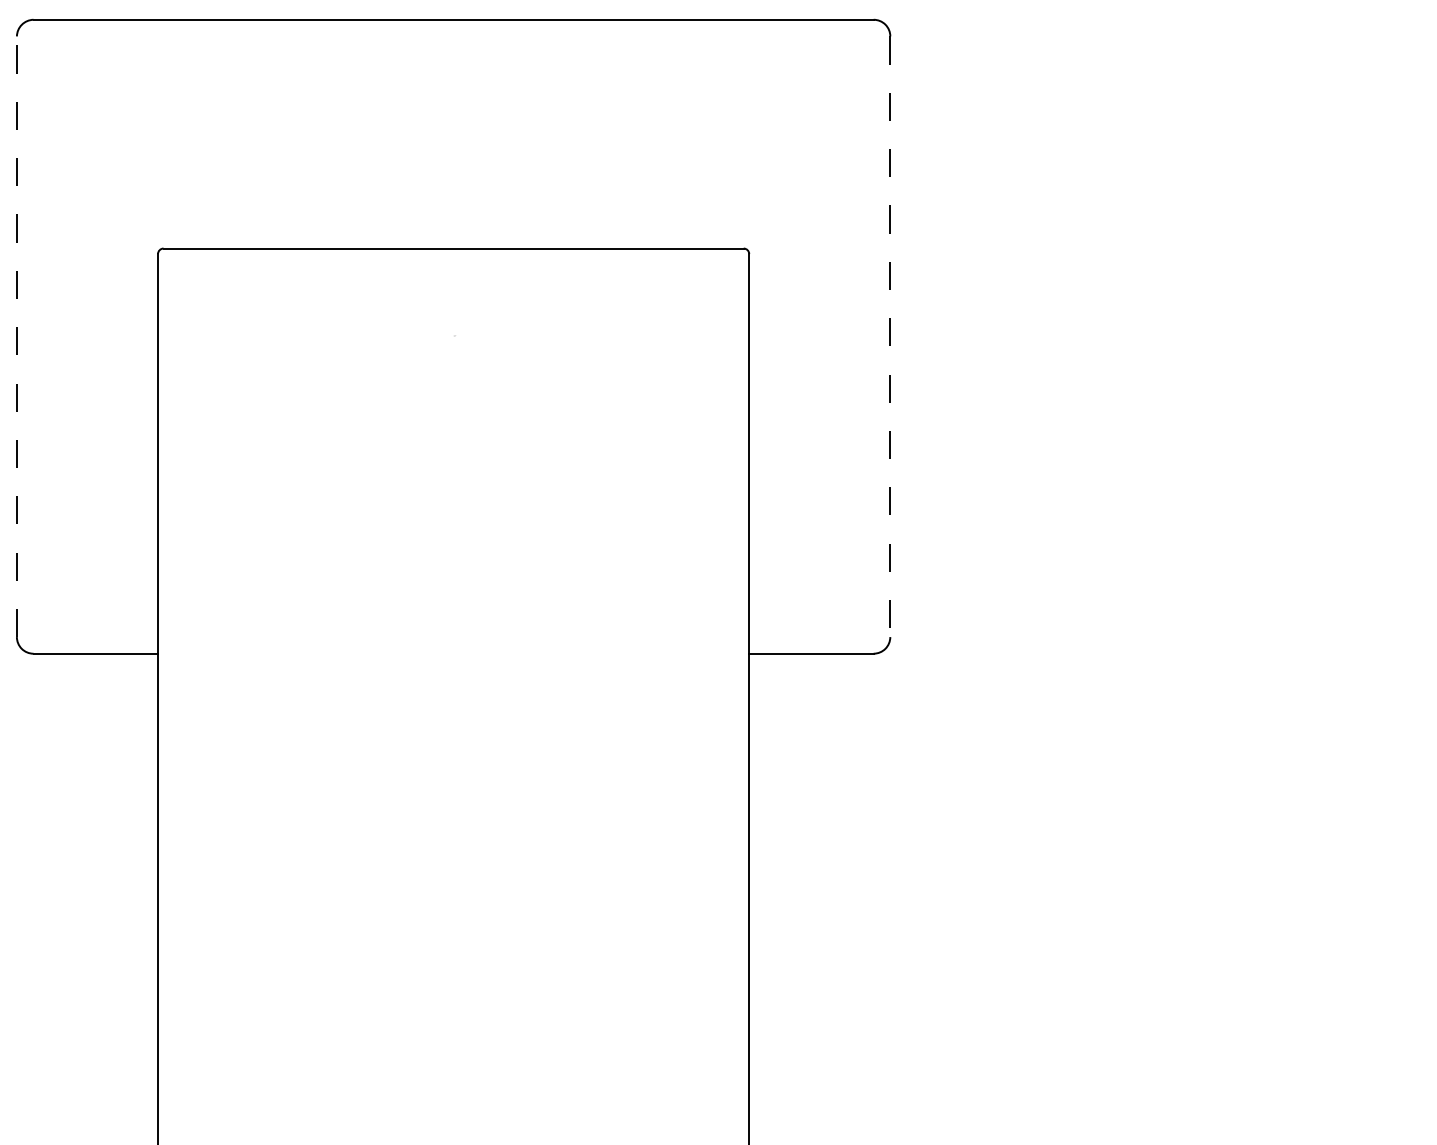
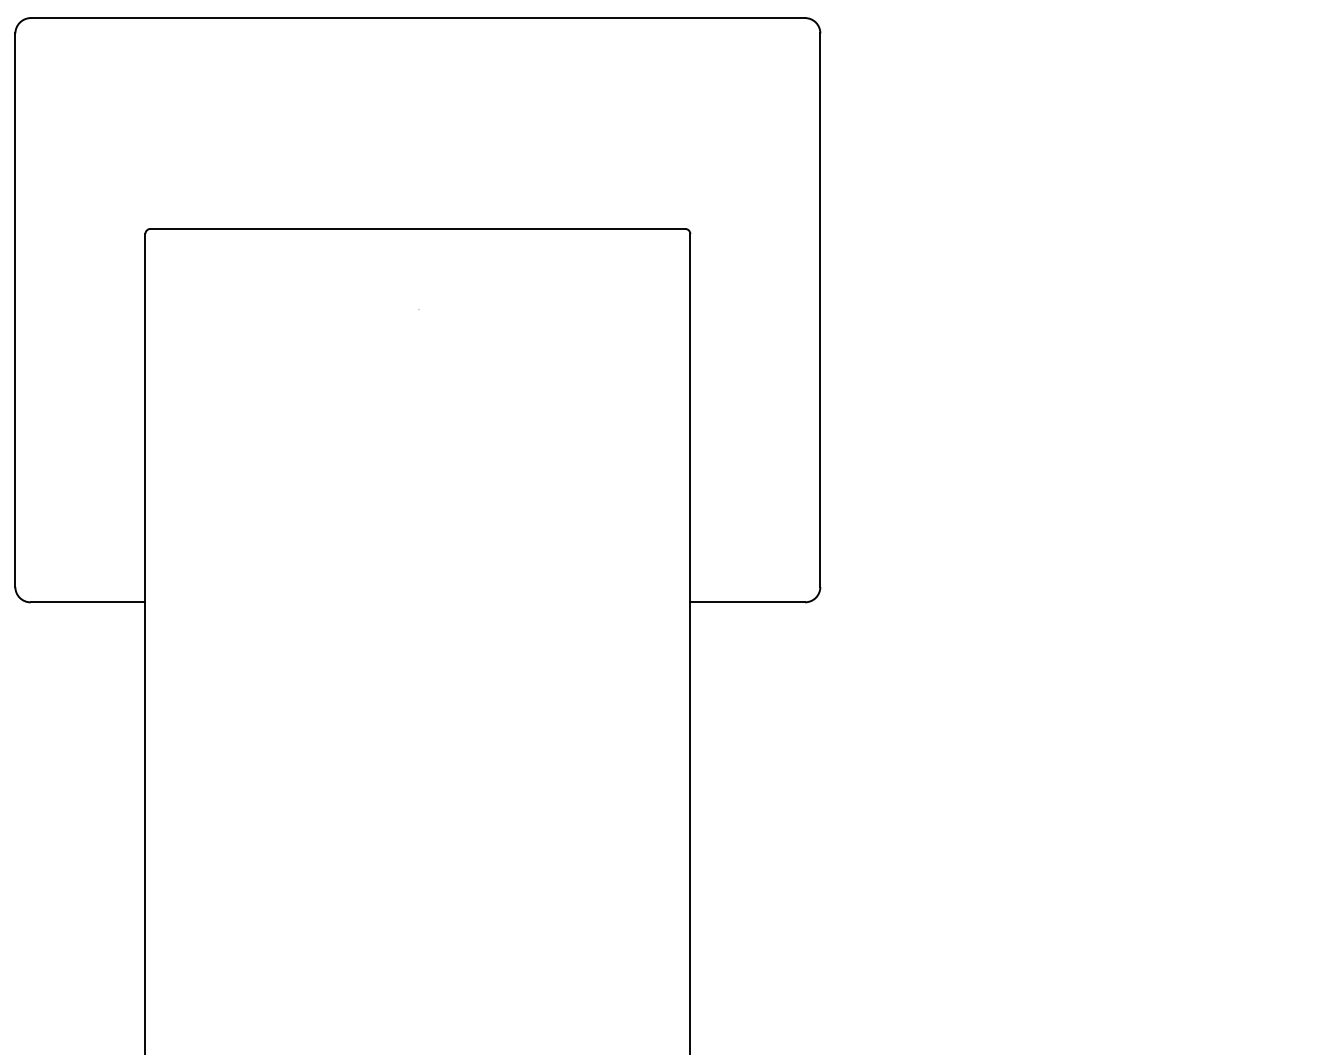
line: (16, 336) -> (14, 309), dashed -> solid
line: (890, 337) -> (820, 310), dashed -> solid

